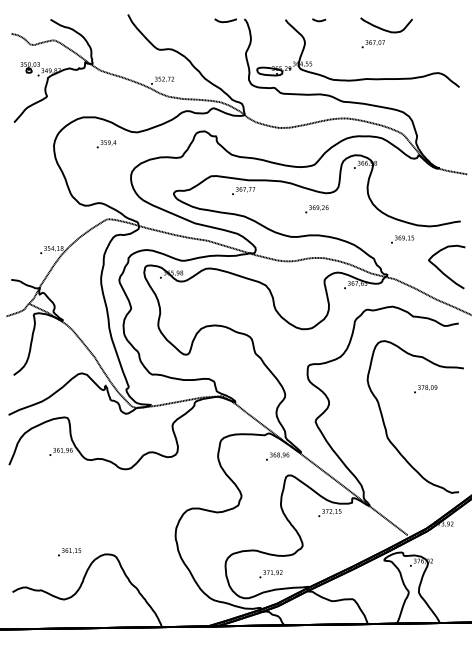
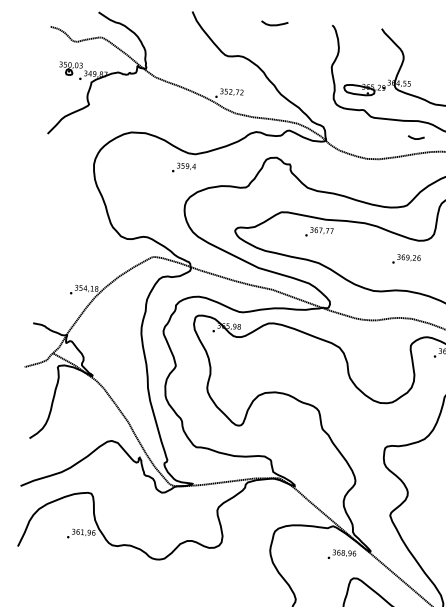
line: (319, 20) -> (416, 138), moved
curve: (225, 21) -> (274, 24), moved
text: (106, 144) -> (183, 168), moved

